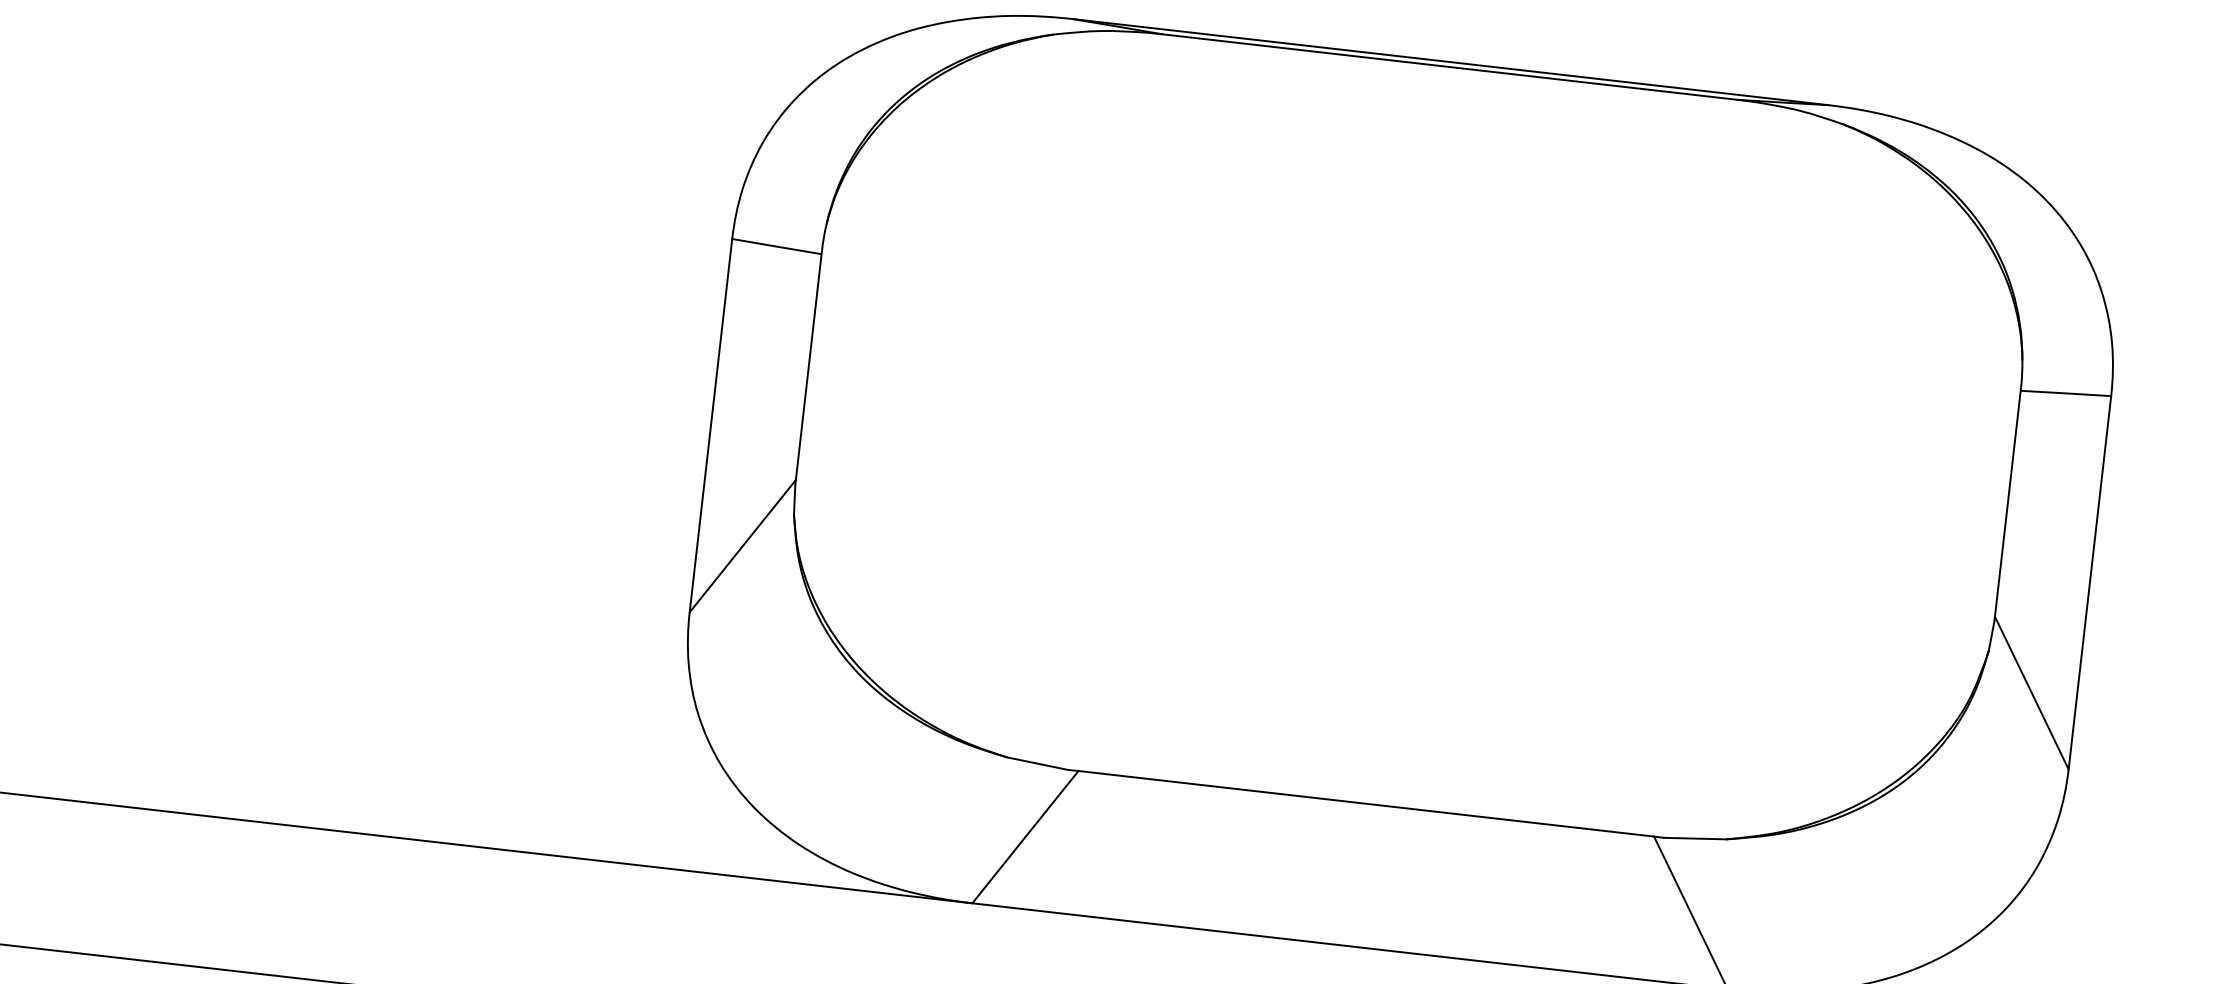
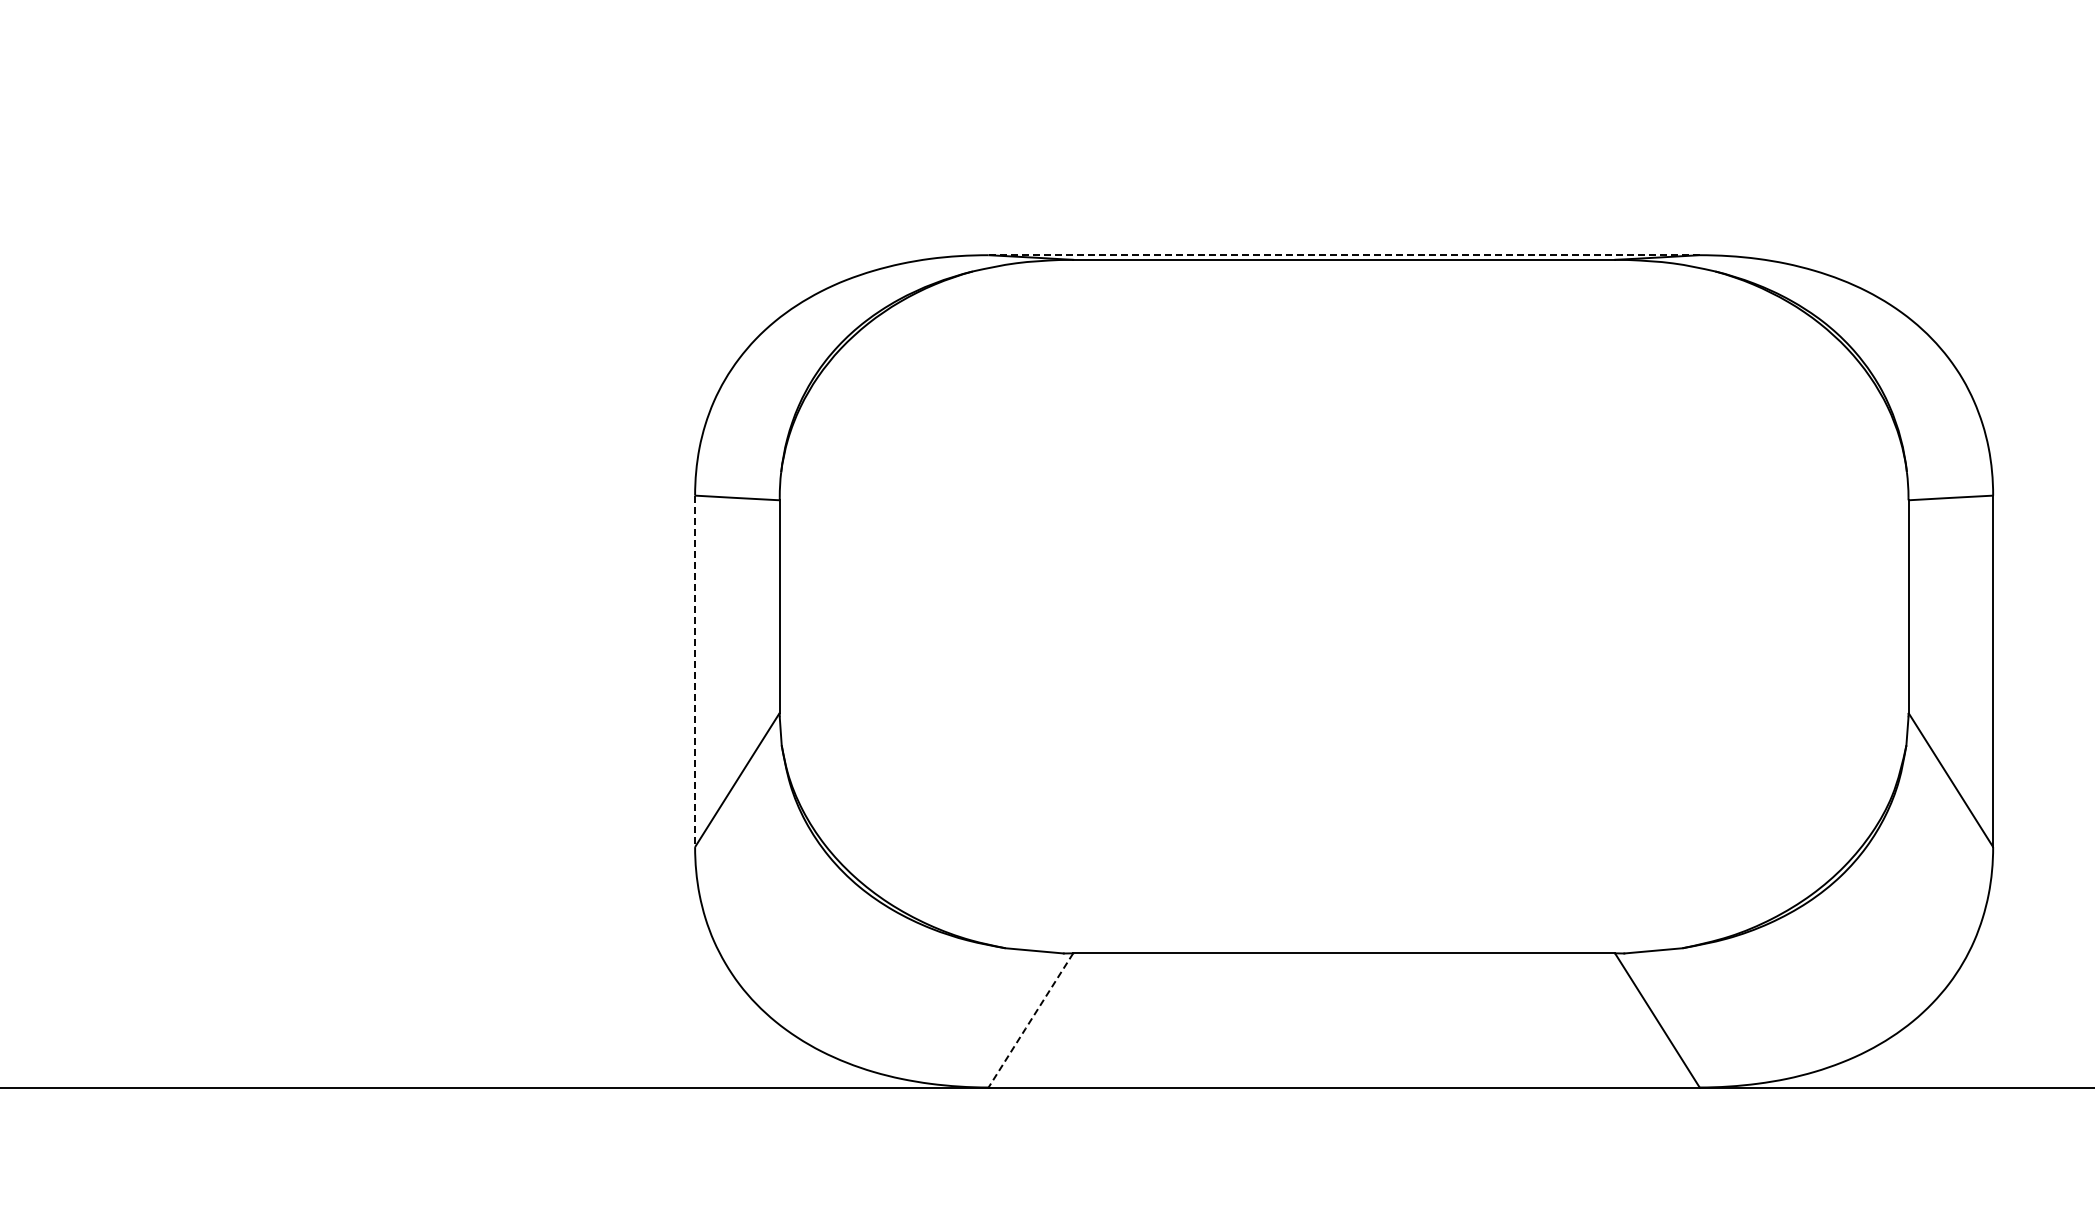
line: (1451, 62) -> (1344, 255), solid -> dashed
line: (711, 425) -> (695, 671), solid -> dashed
line: (1024, 837) -> (1030, 1020), solid -> dashed

